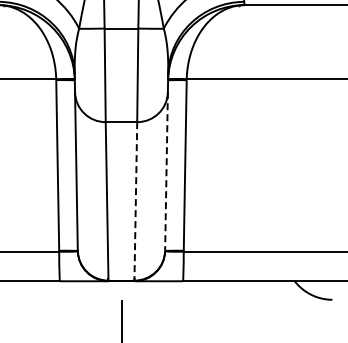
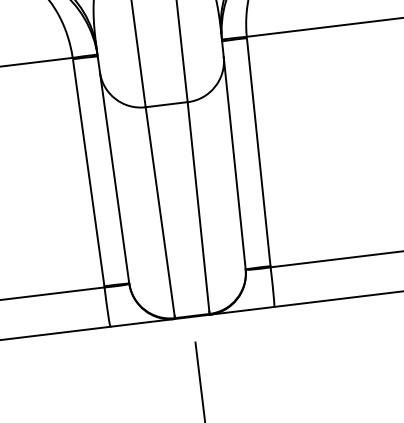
line: (166, 171) -> (234, 163), dashed -> solid
line: (135, 201) -> (198, 208), dashed -> solid

